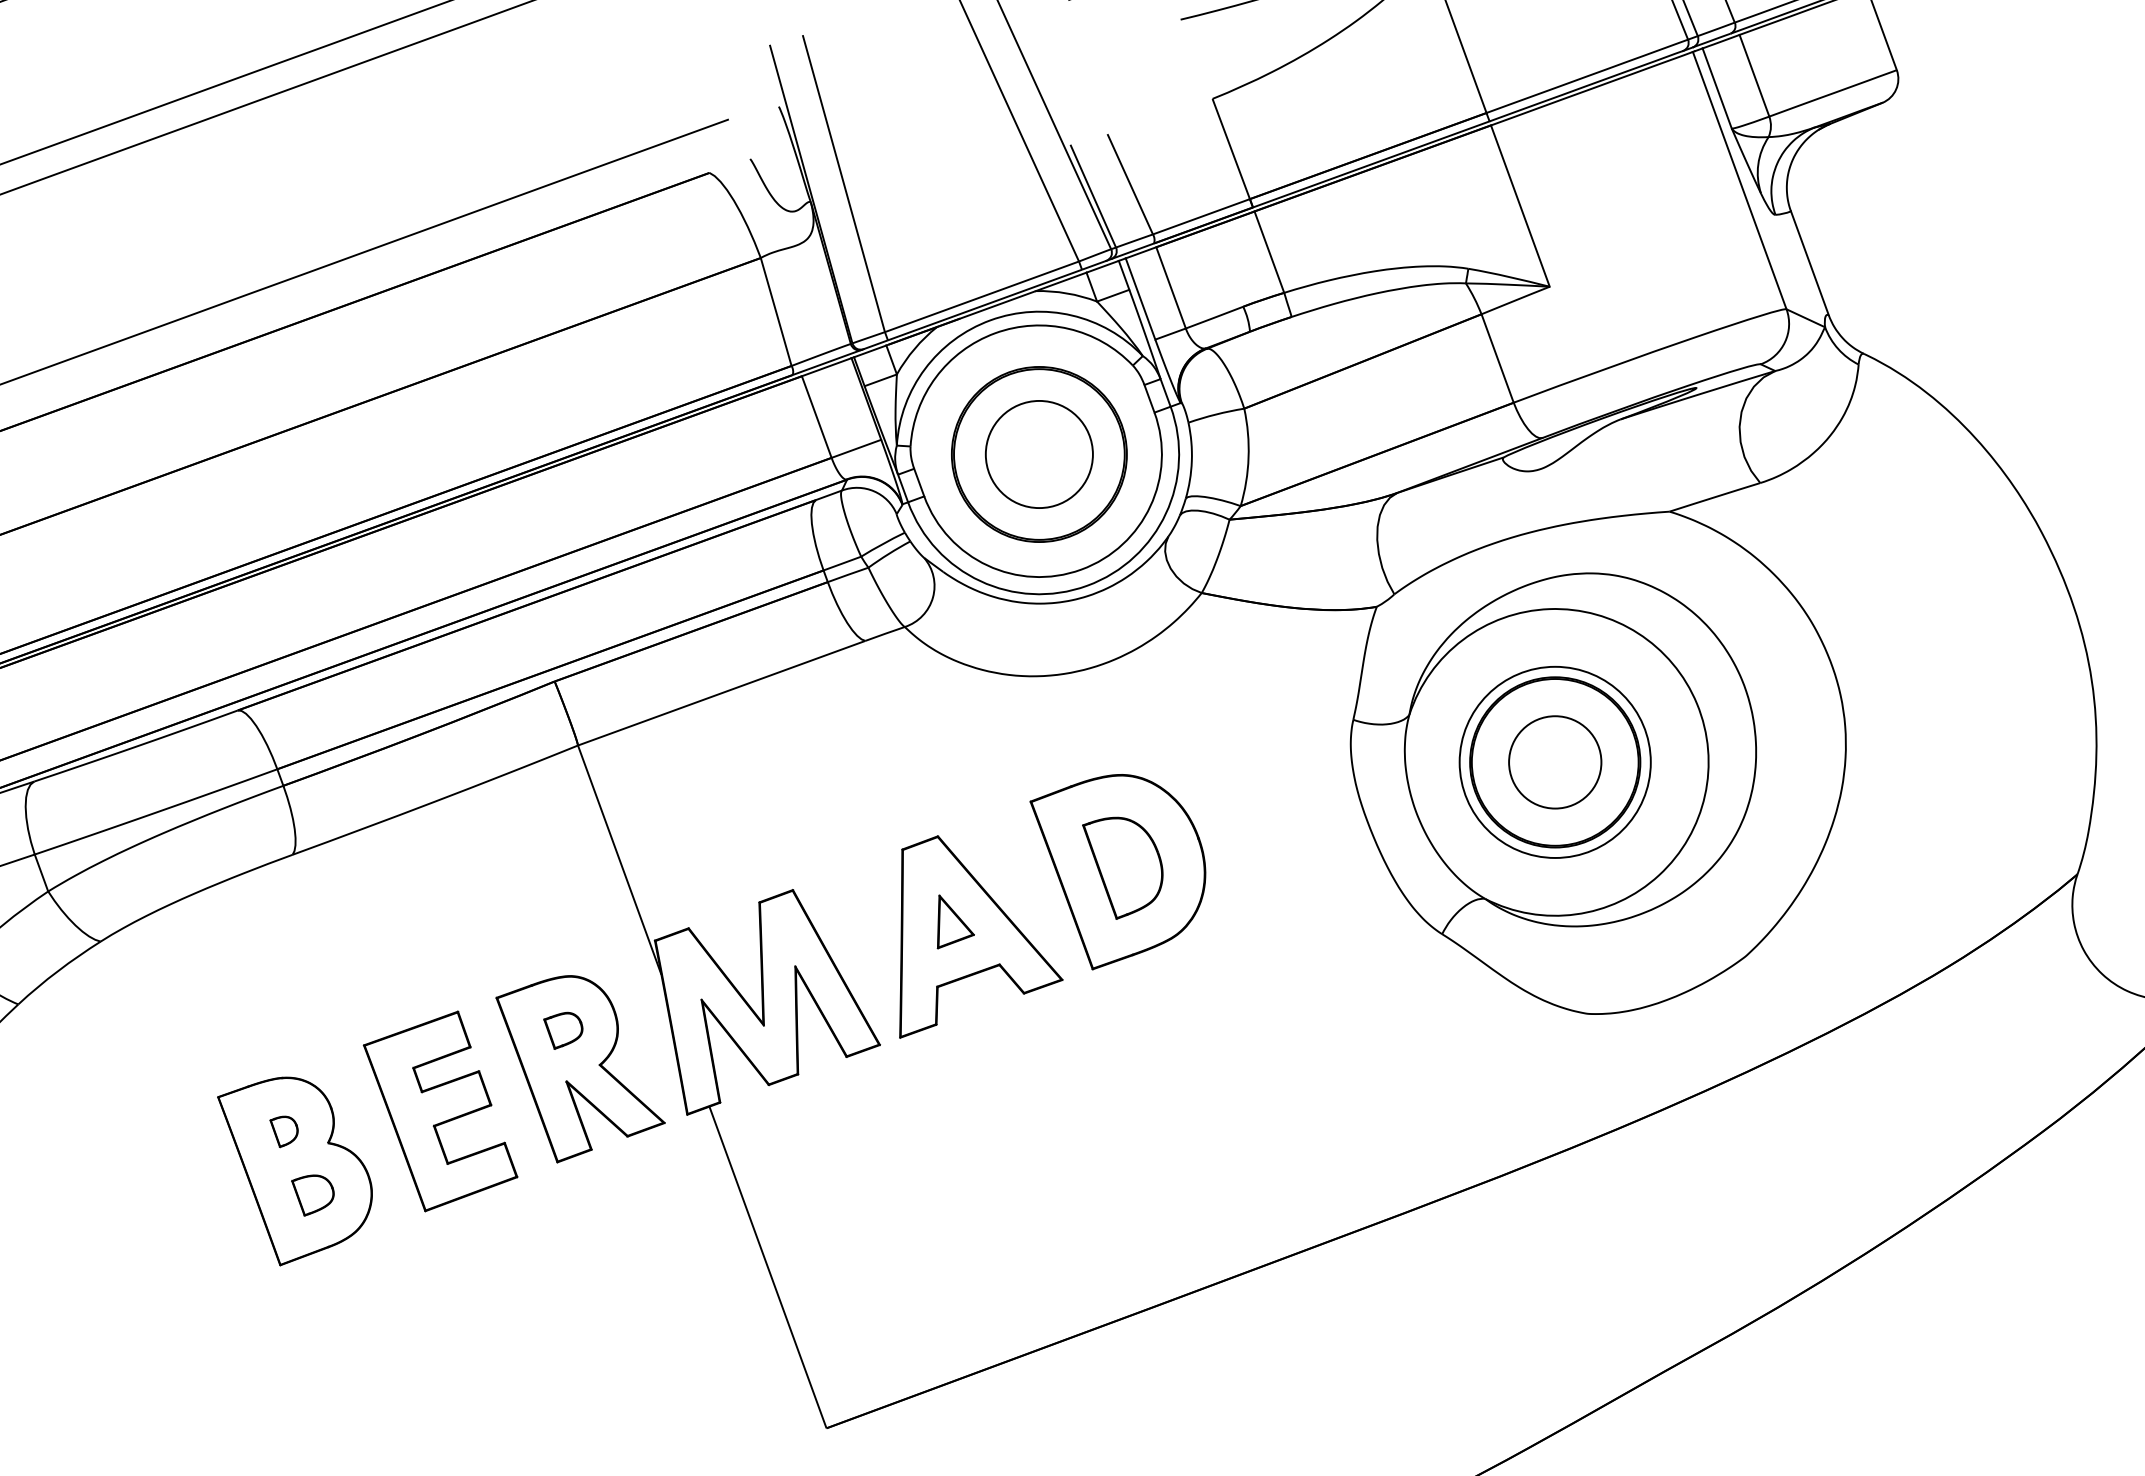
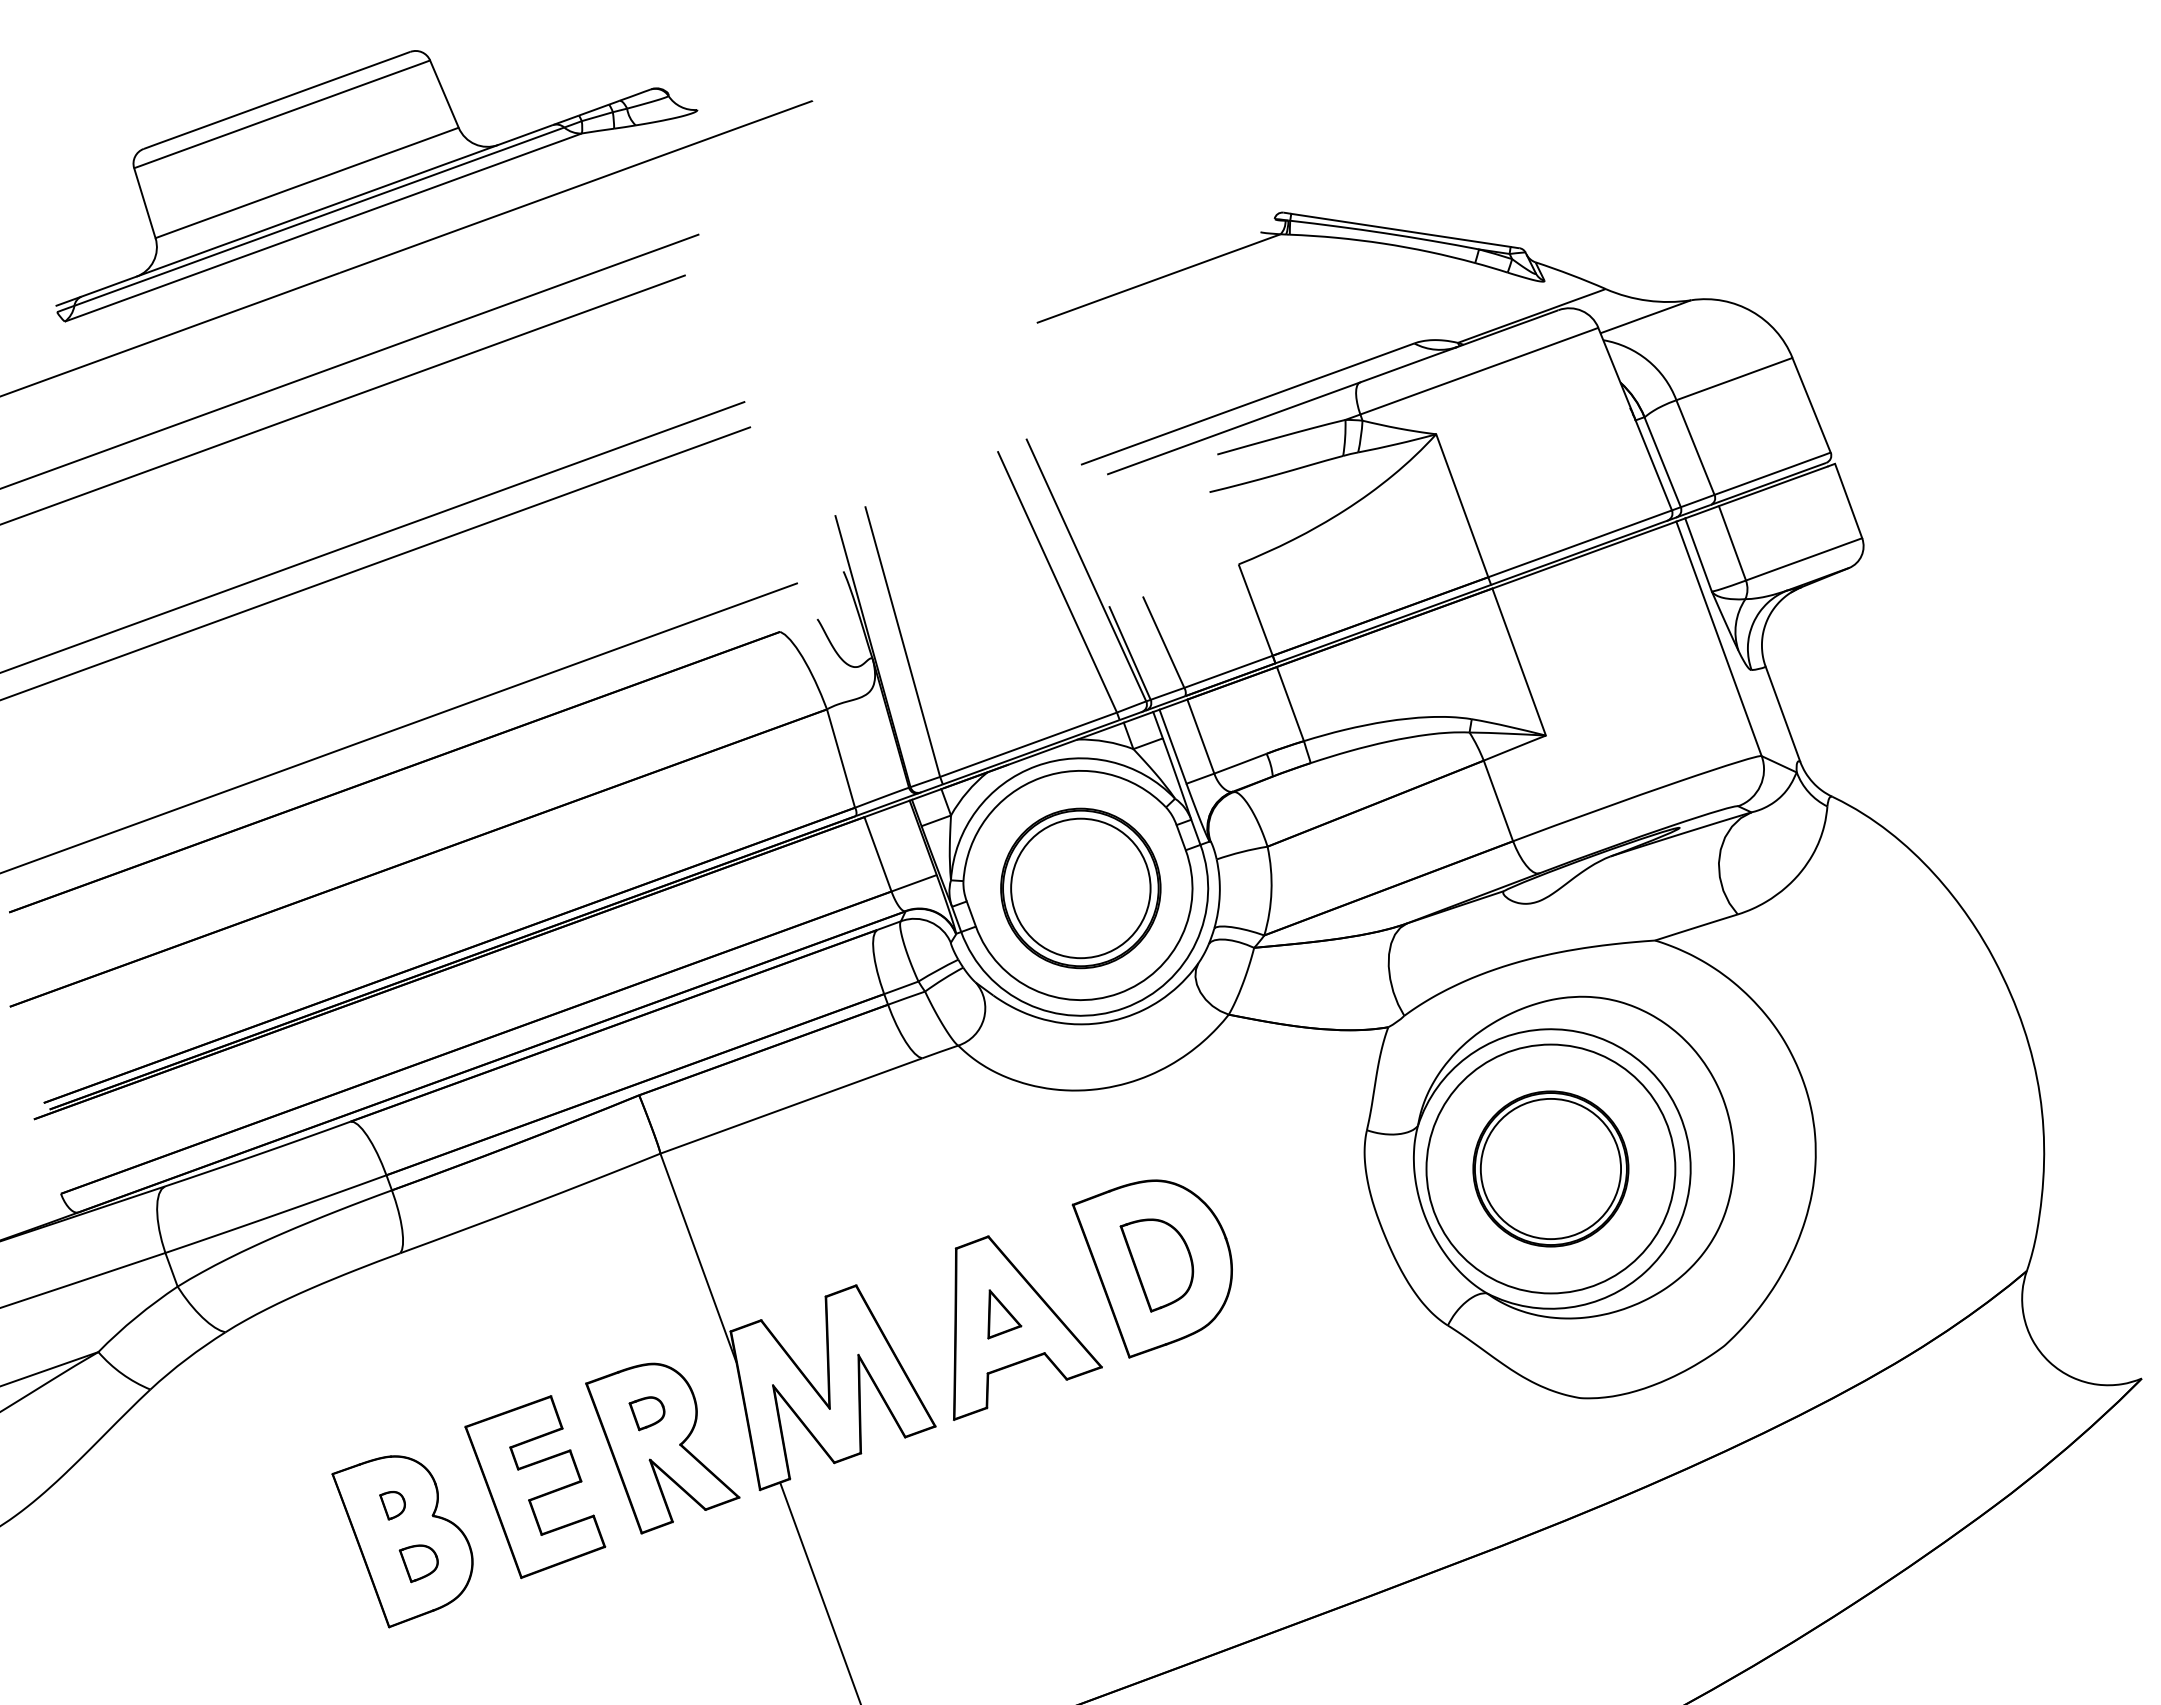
circle: (1038, 454) -> (1080, 888), size x1.43
circle: (1554, 761) -> (1550, 1168), size x1.43
circle: (1554, 761) -> (1550, 1168), size x1.67

